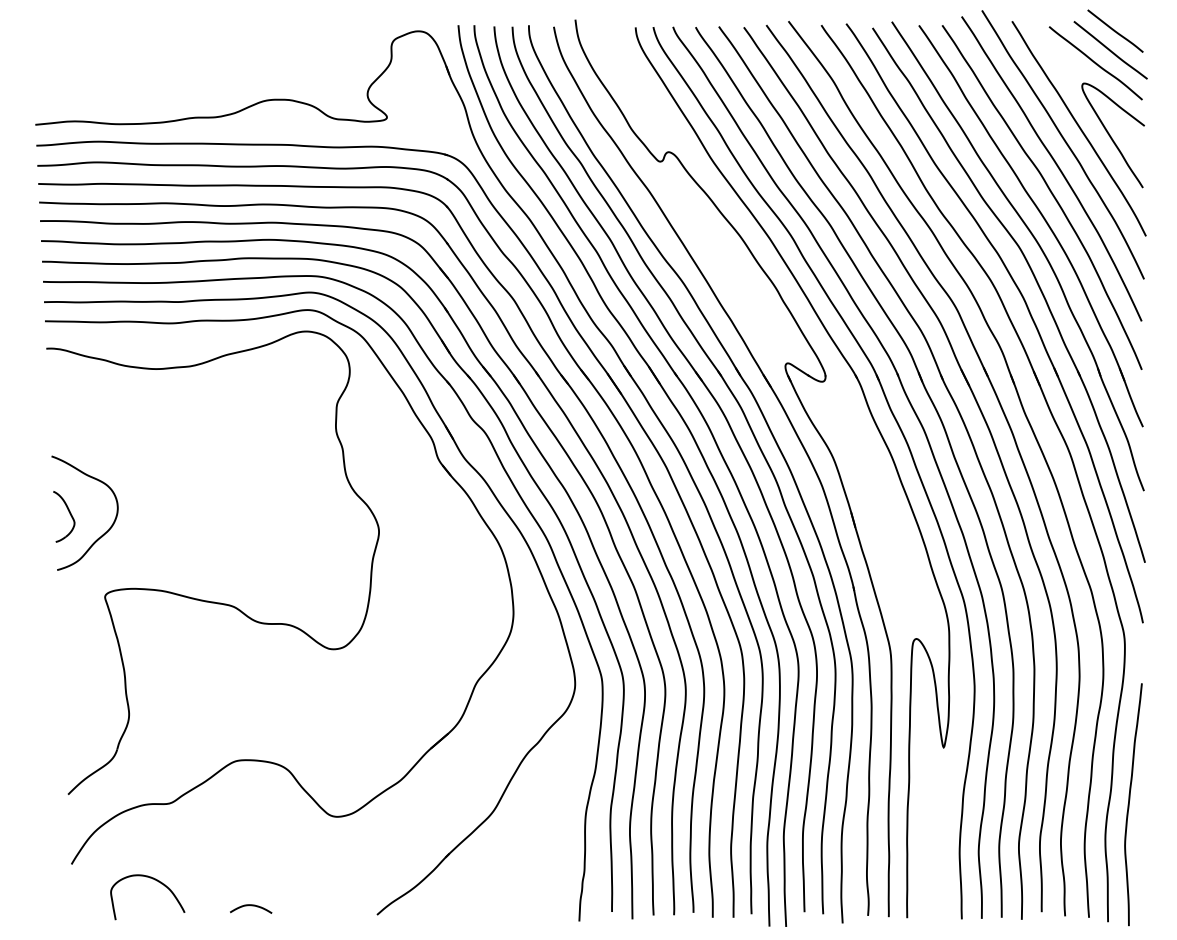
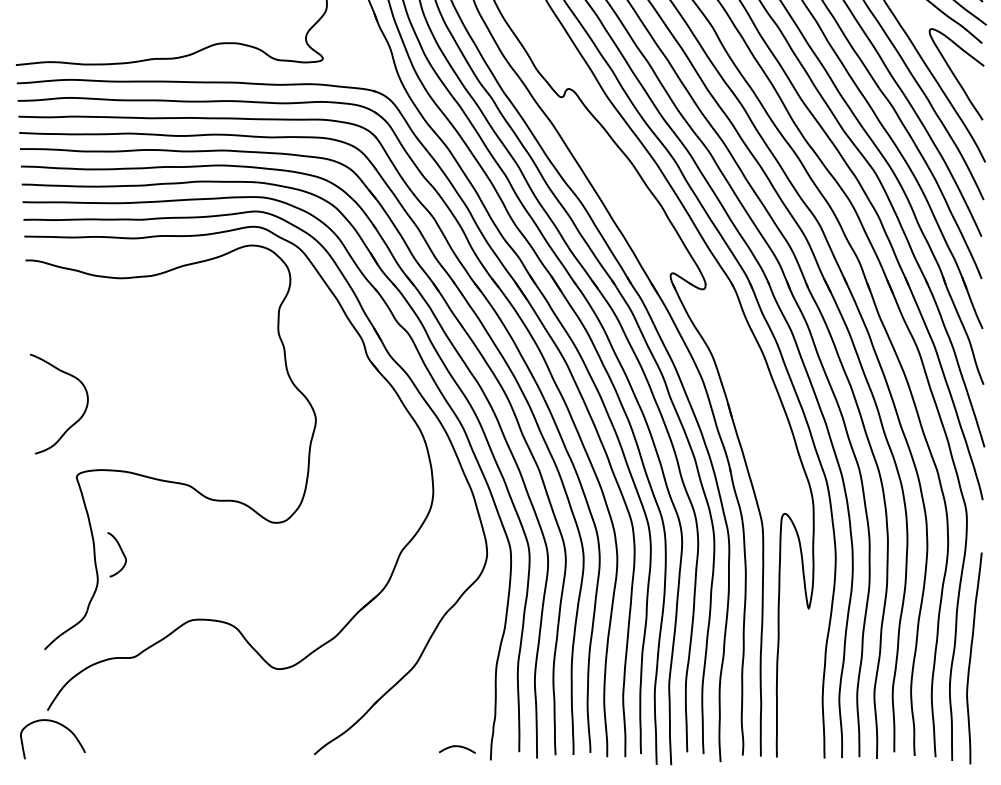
part: (64, 516) -> (117, 554), moved
curve: (156, 881) -> (60, 725), moved
curve: (251, 906) -> (457, 747), moved

